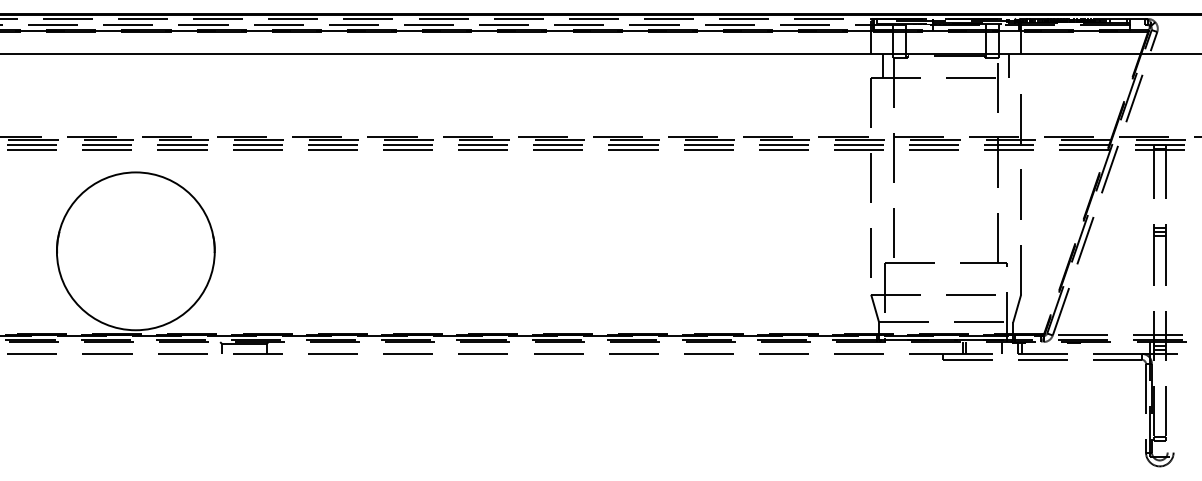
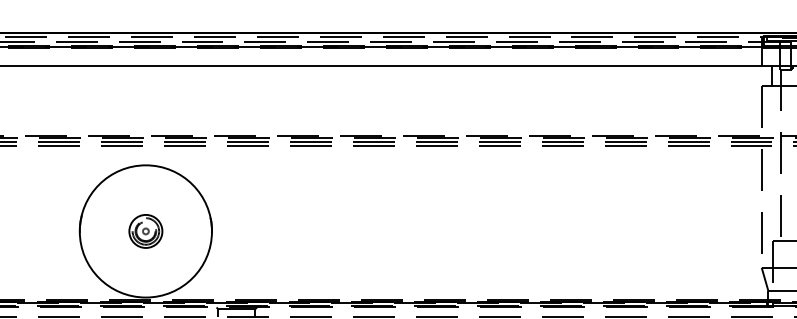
part: (135, 250) -> (145, 230), added

